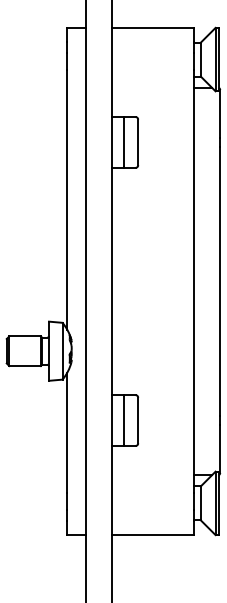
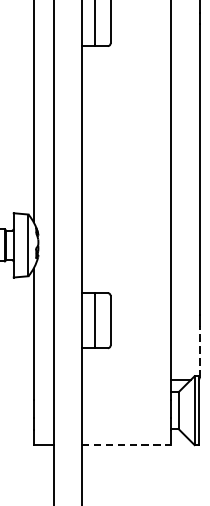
line: (220, 449) -> (200, 352), solid -> dashed
line: (153, 535) -> (127, 445), solid -> dashed

